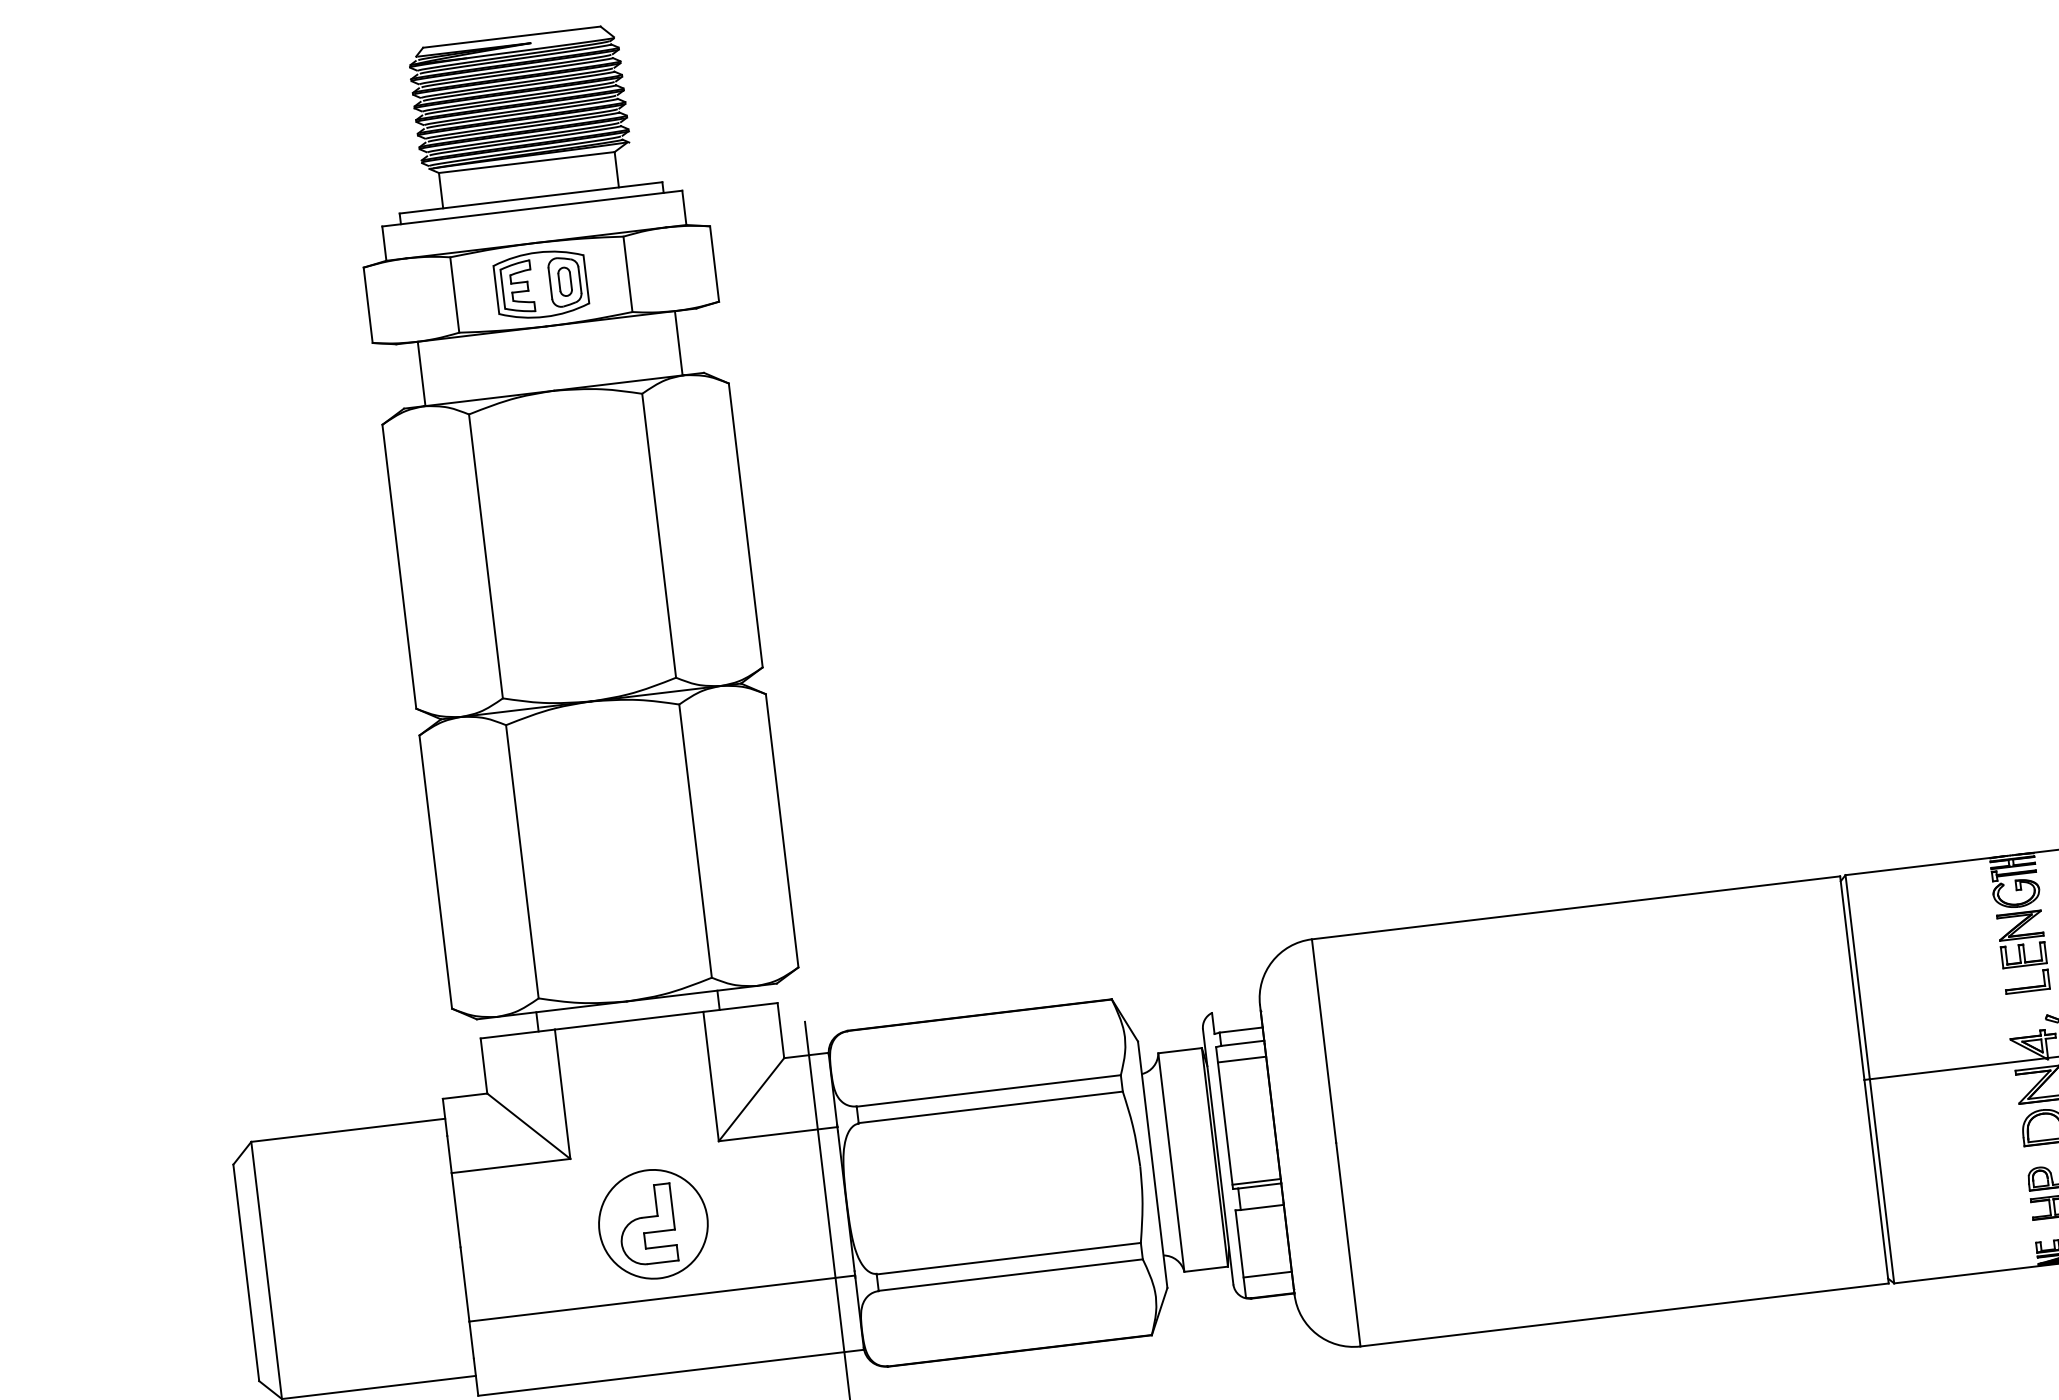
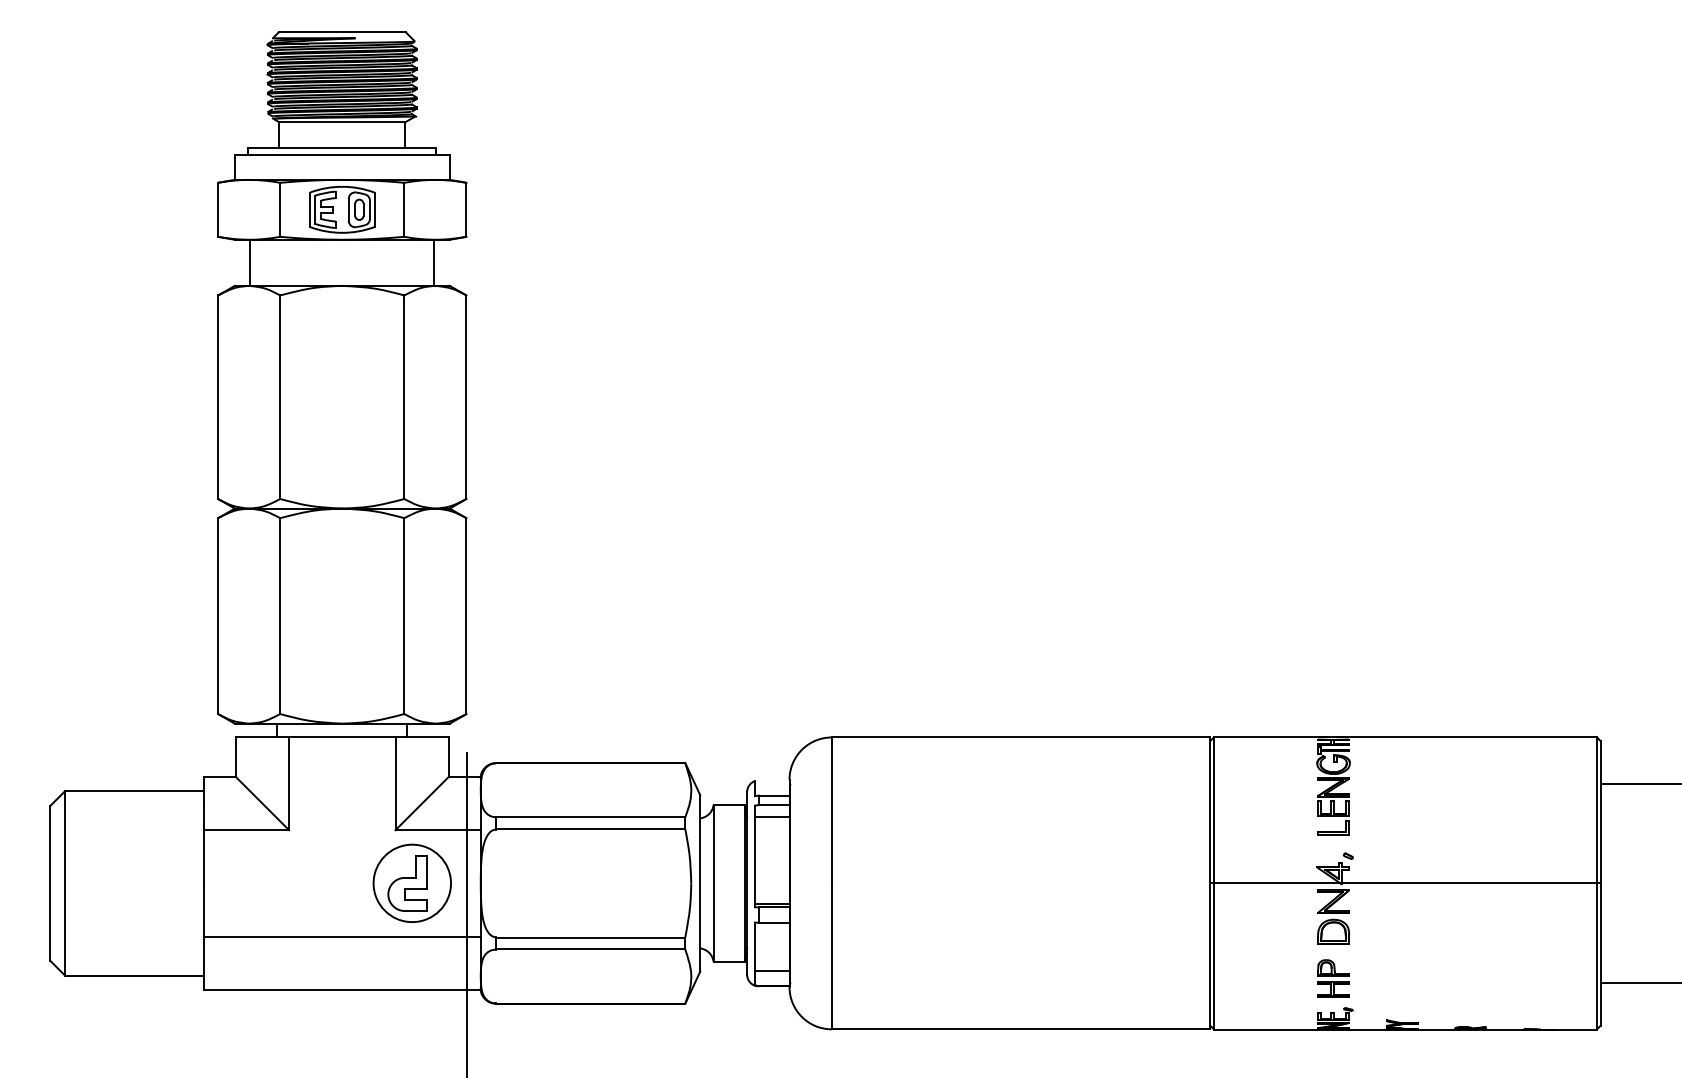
part: (652, 1223) -> (411, 882), moved

